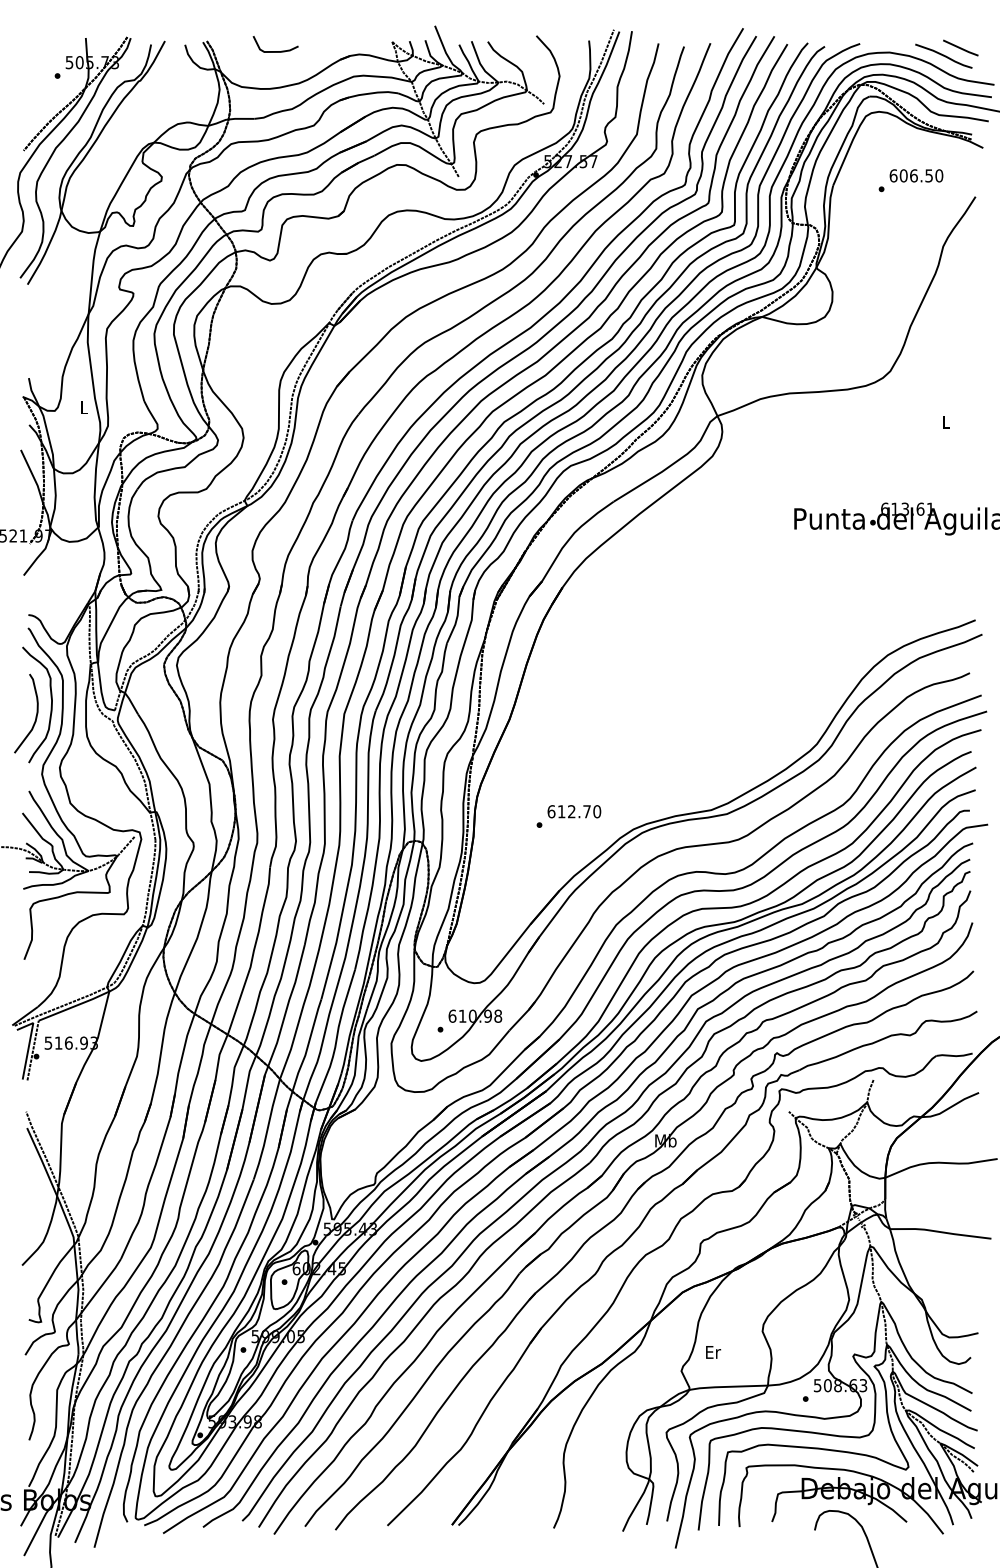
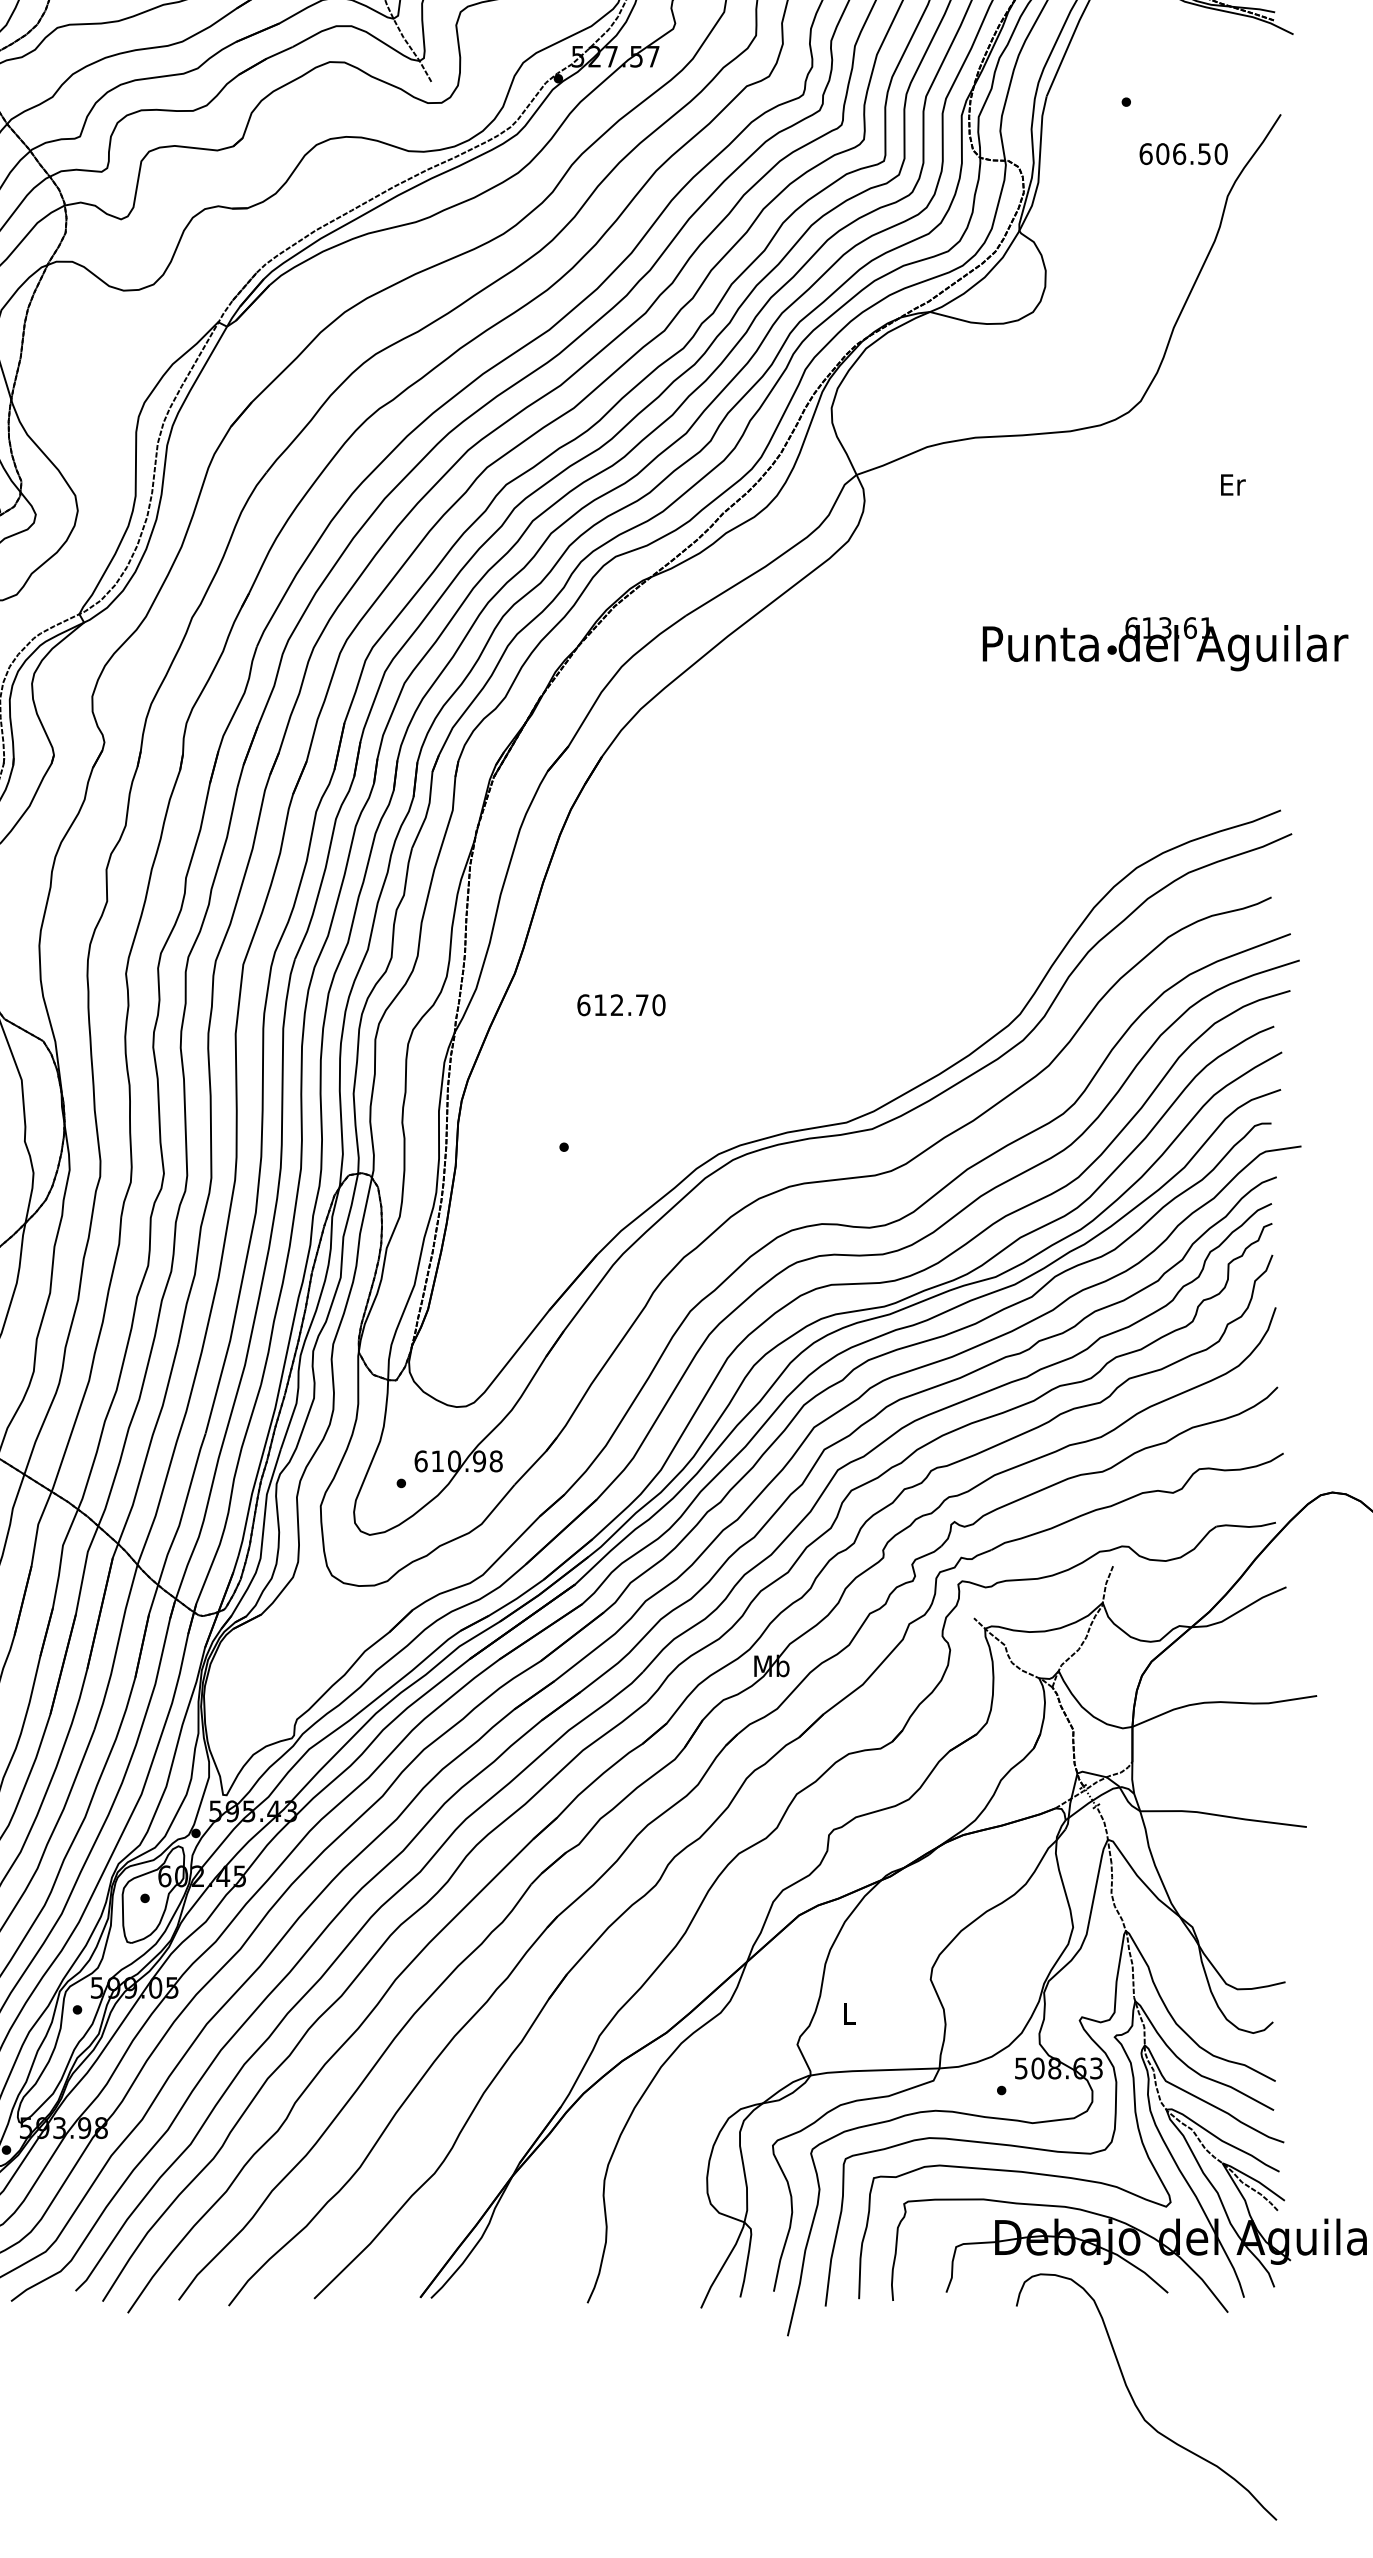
text: (916, 175) -> (1183, 153), moved
text: (946, 421) -> (1233, 483), L -> Er
text: (574, 811) -> (621, 1004), moved
text: (713, 1352) -> (850, 2014), Er -> L

